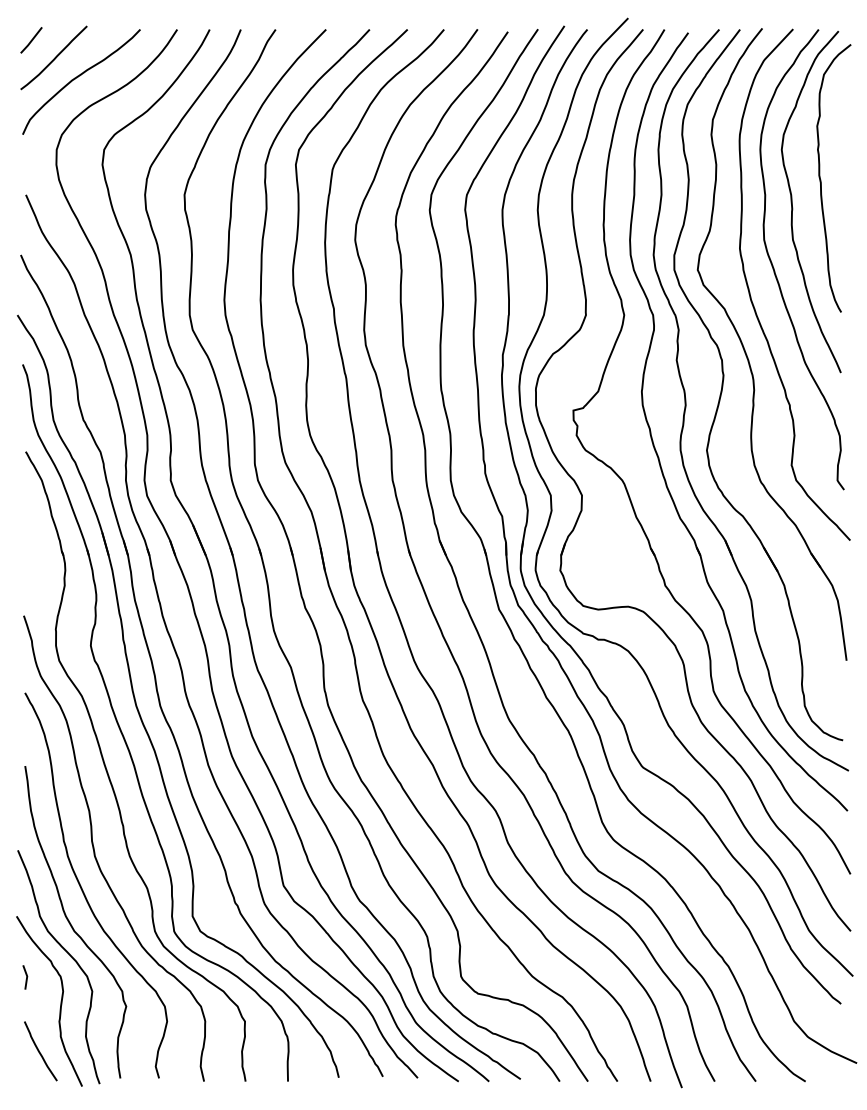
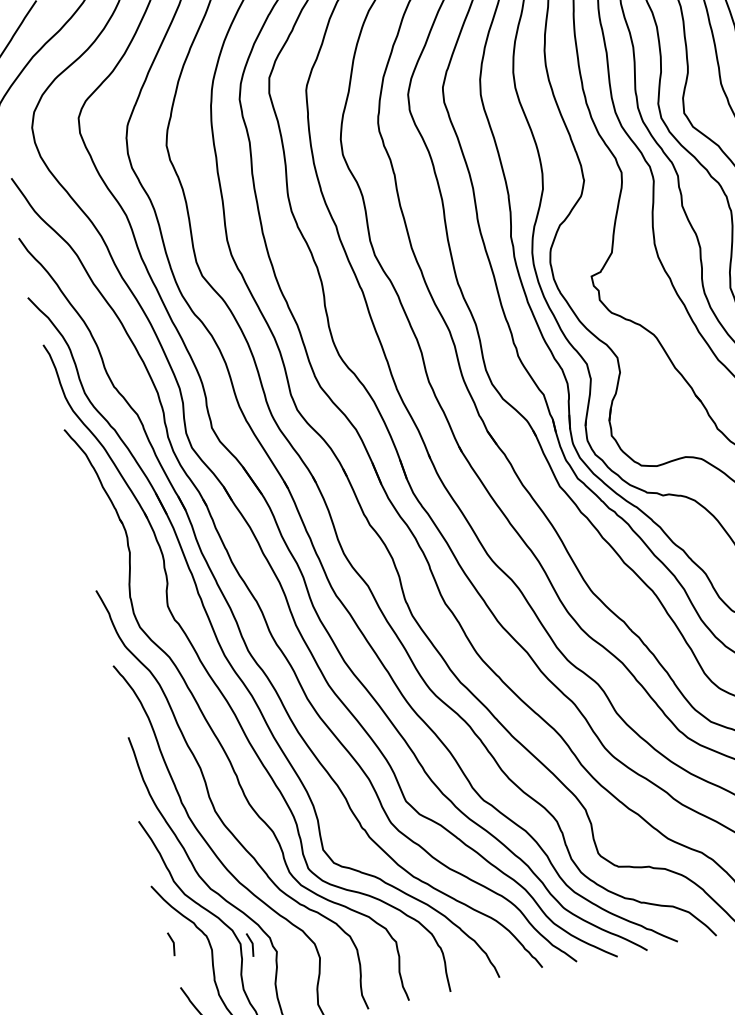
line: (103, 994) -> (252, 944), added

